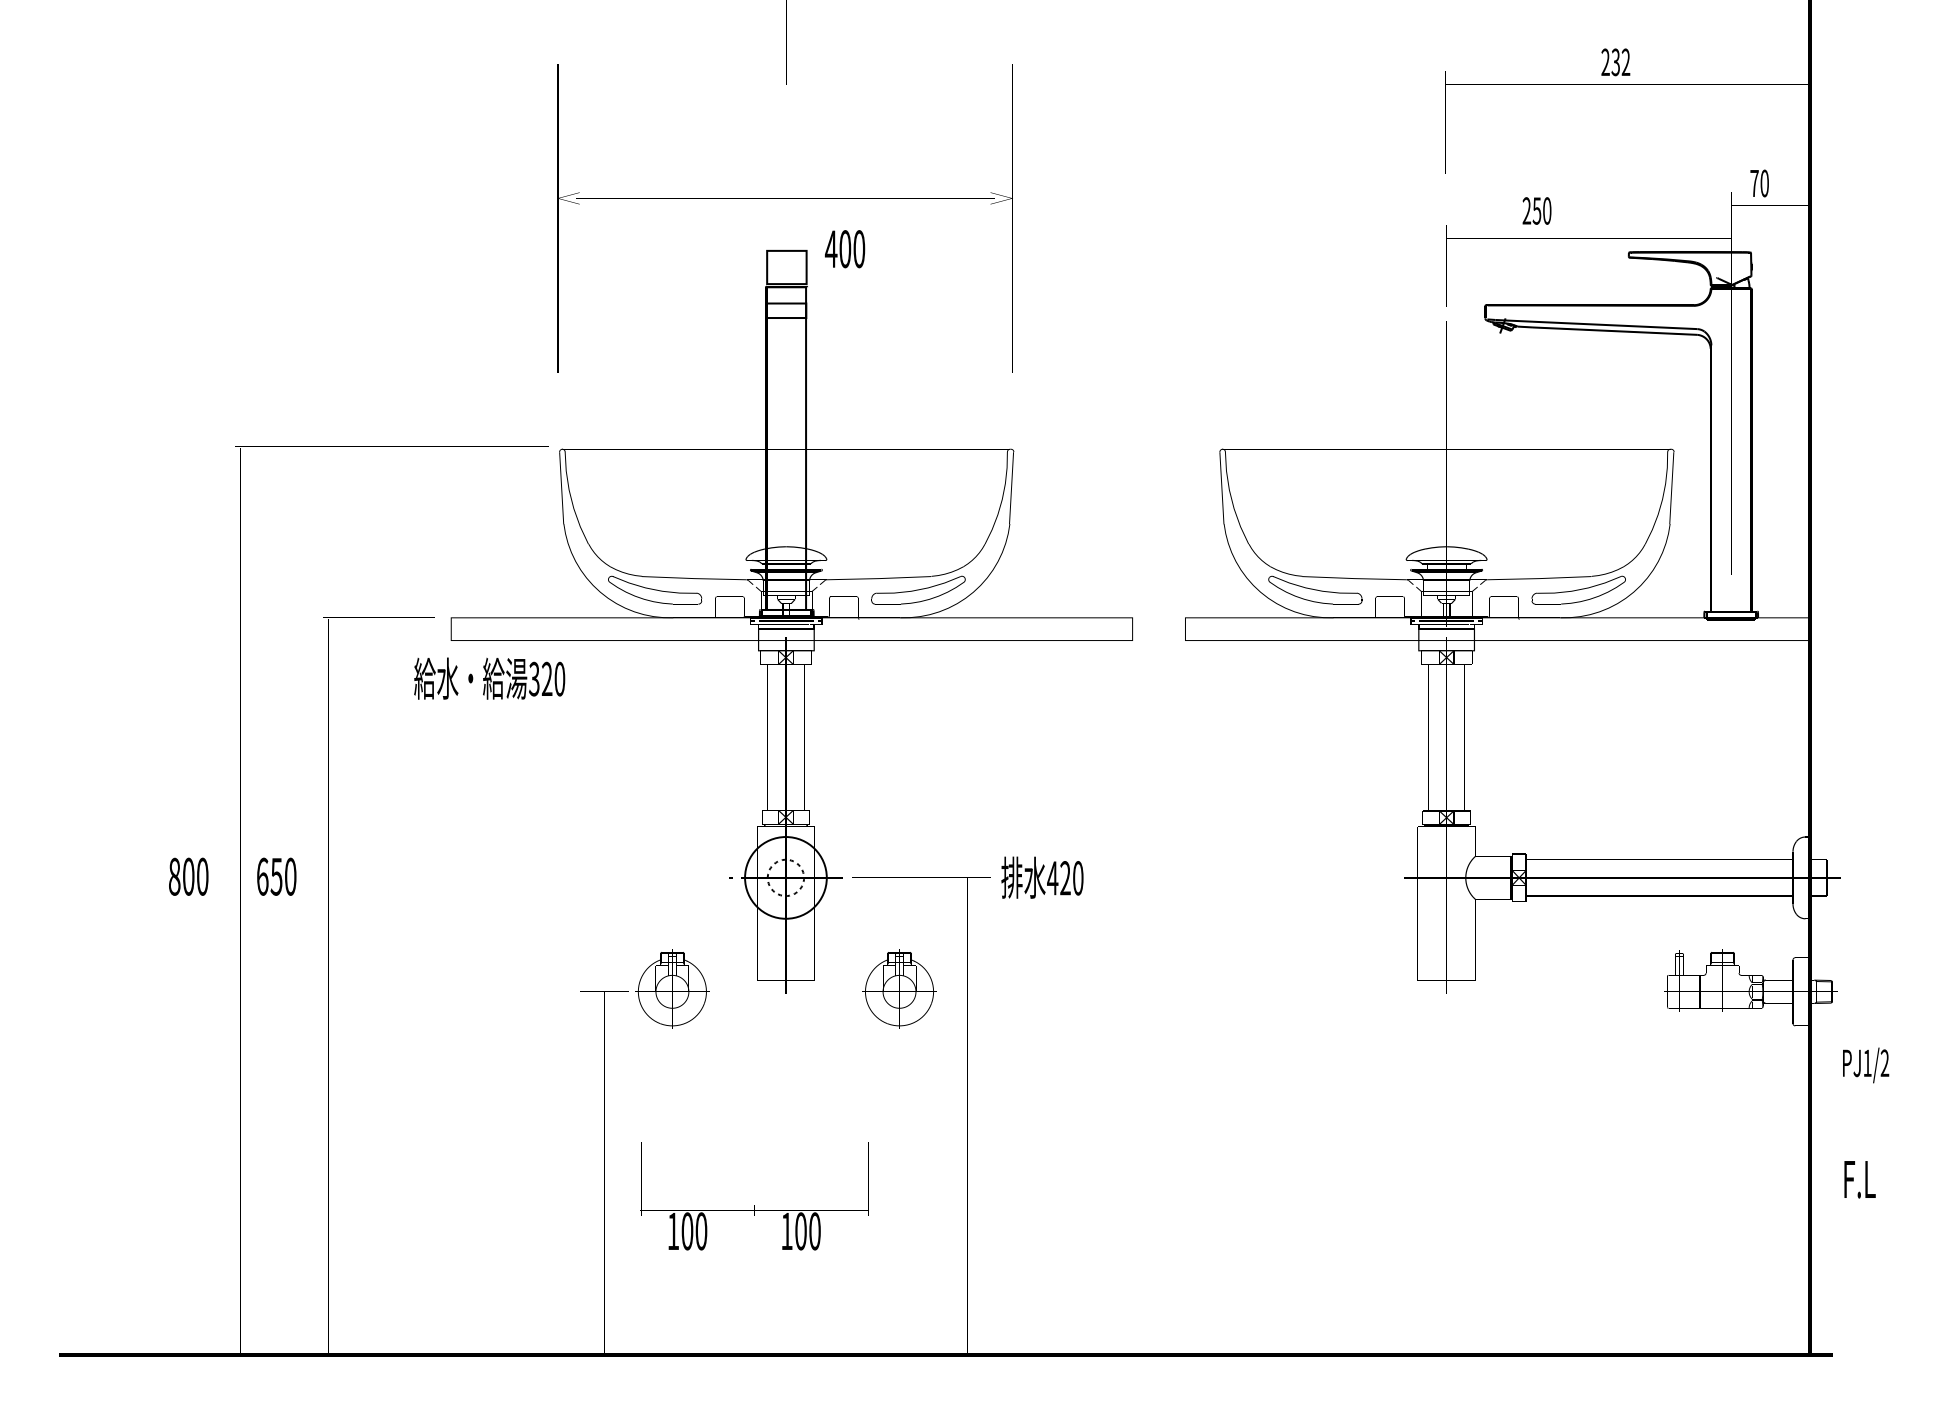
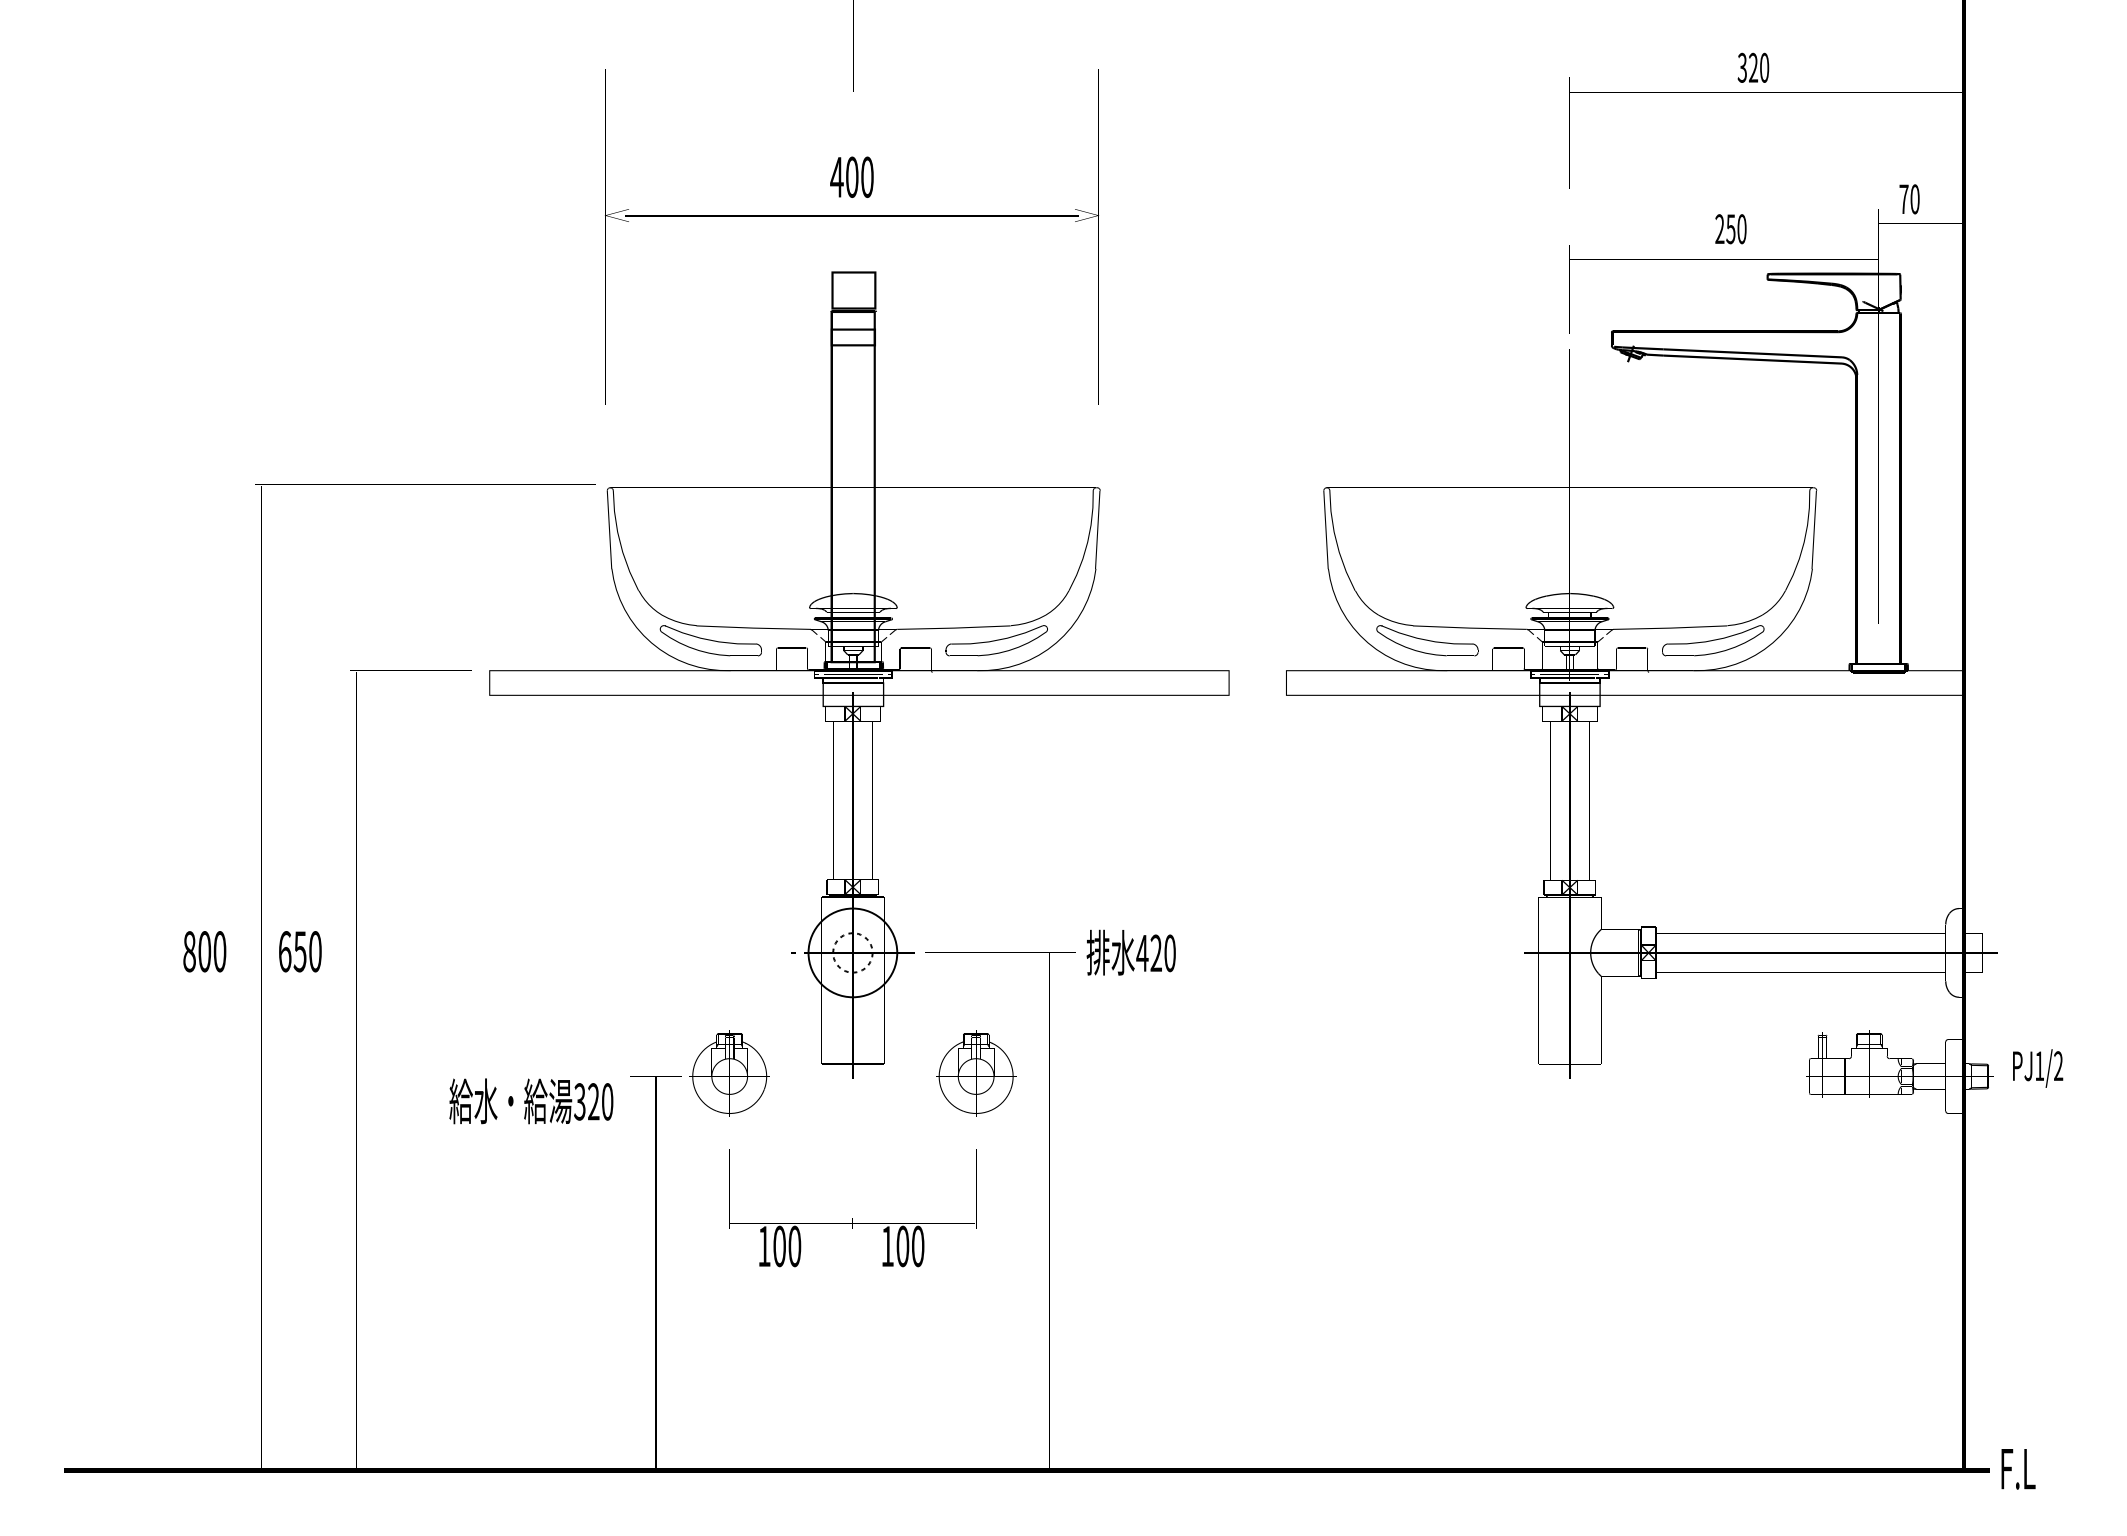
text: (1615, 62) -> (1753, 68), 232 -> 320
text: (1536, 210) -> (1730, 228), moved
text: (845, 249) -> (852, 177), moved
text: (489, 678) -> (531, 1101), moved
text: (1866, 1065) -> (2038, 1068), moved
text: (1859, 1179) -> (2017, 1469), moved
text: (754, 1196) -> (852, 1208), moved

